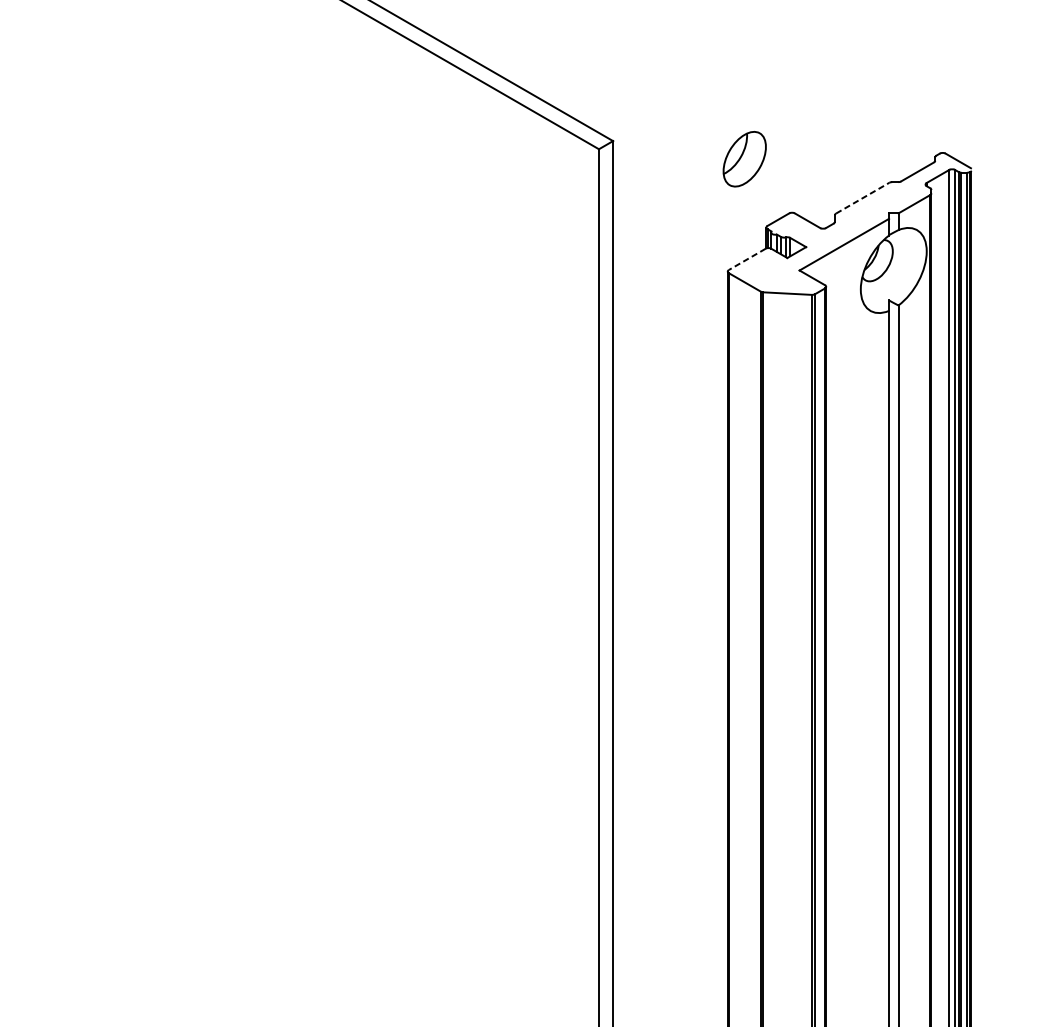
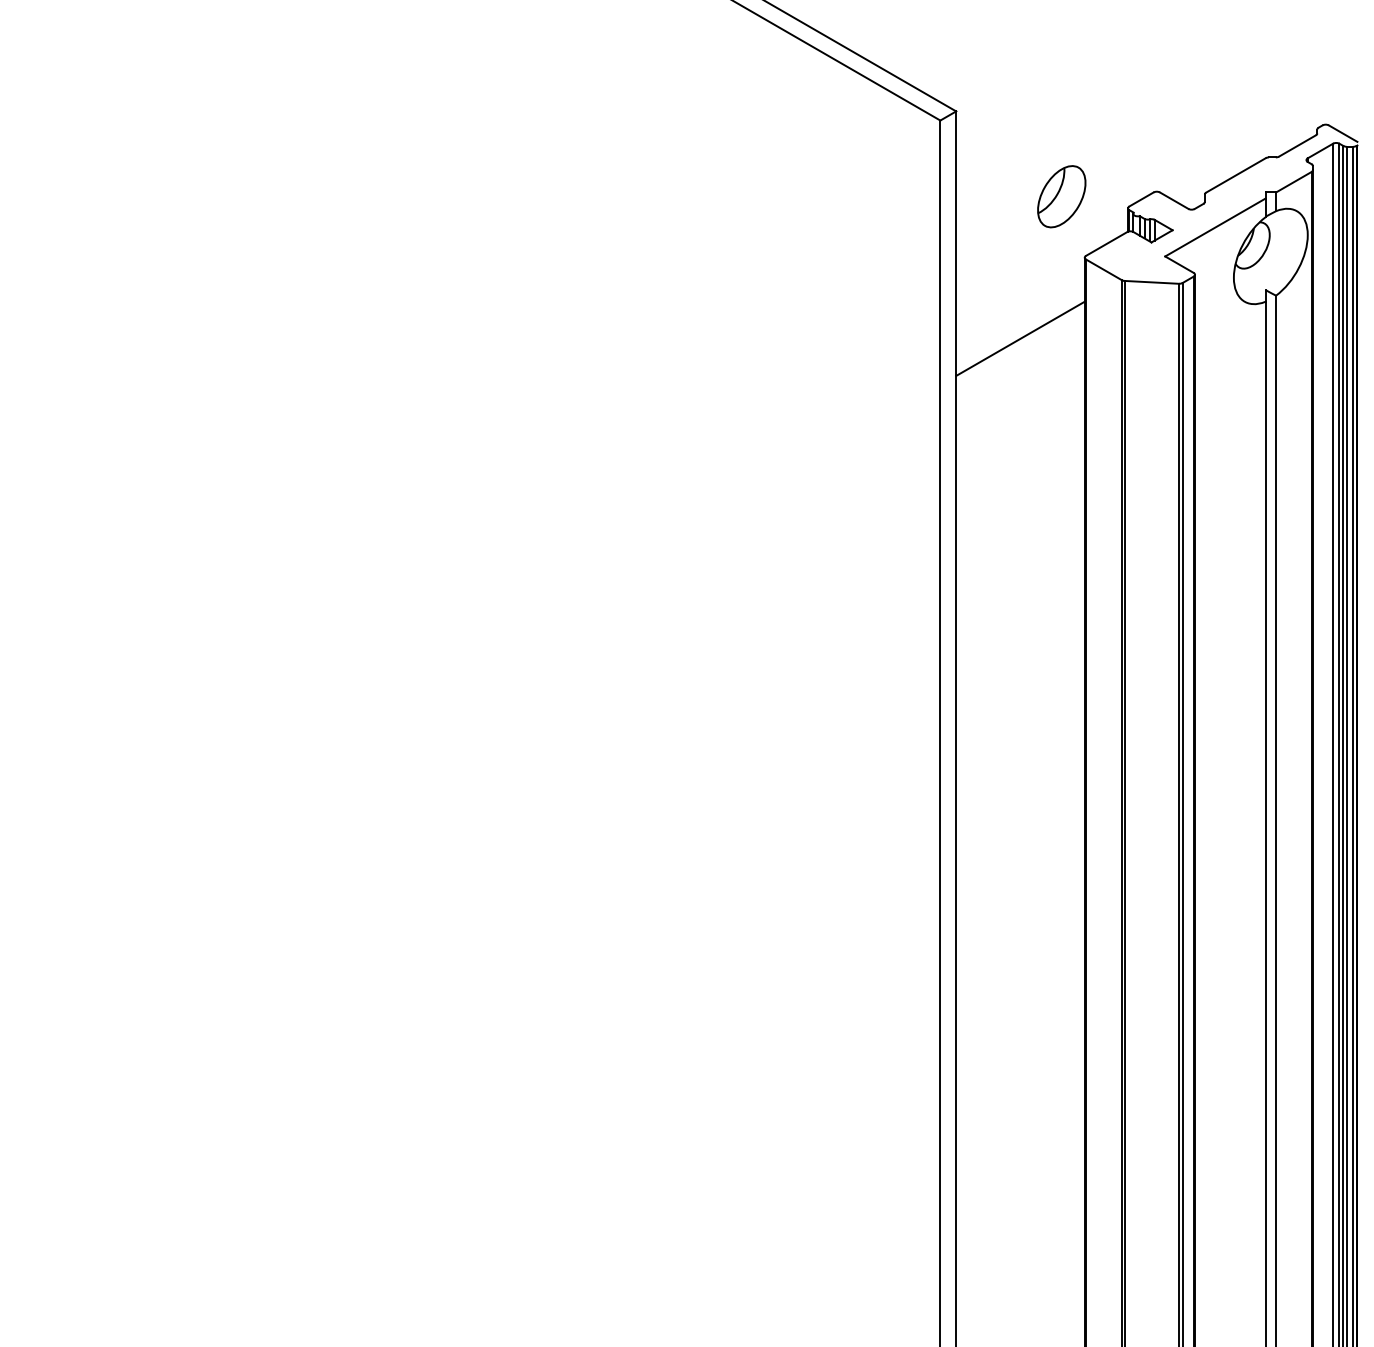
part: (744, 159) -> (1061, 196), moved
line: (863, 198) -> (1236, 175), dashed -> solid
line: (747, 258) -> (1106, 243), dashed -> solid
line: (670, 343) -> (1020, 338), added

